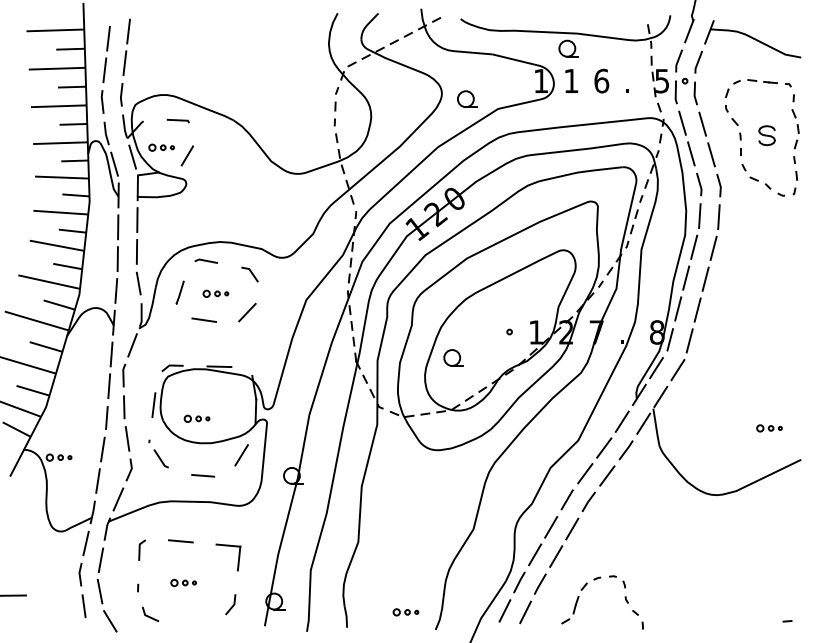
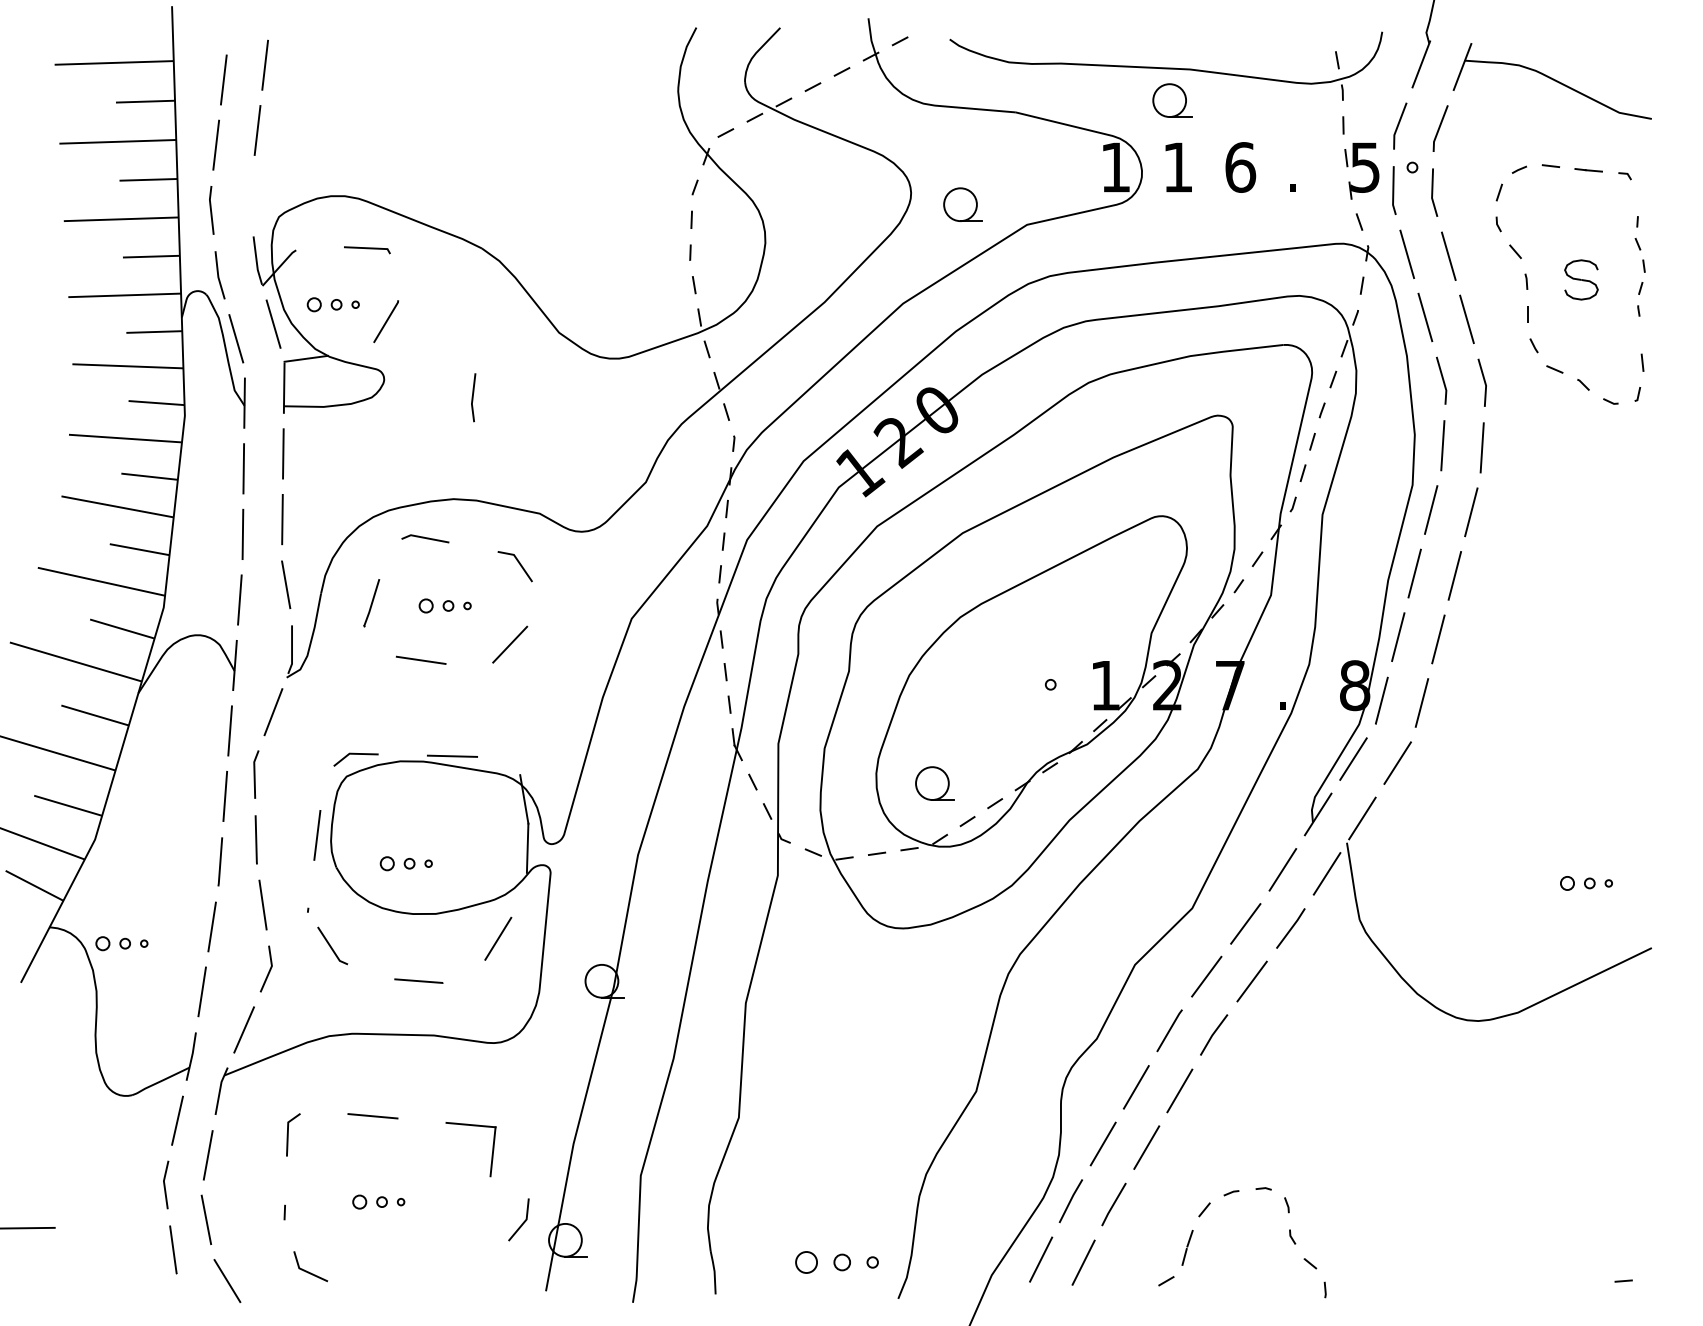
line: (121, 94) -> (473, 397), moved
part: (795, 128) -> (1640, 265), size x0.7
part: (453, 357) -> (934, 782), moved
line: (232, 605) -> (522, 1221), moved
part: (405, 612) -> (836, 1262), size x1.6

